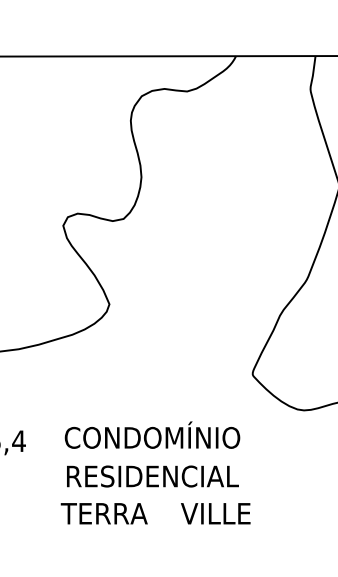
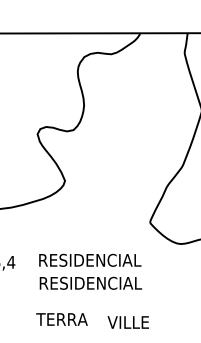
text: (152, 434) -> (90, 258), CONDOMÍNIO -> RESIDENCIAL
text: (103, 513) -> (61, 319), moved
text: (214, 513) -> (127, 322), moved

